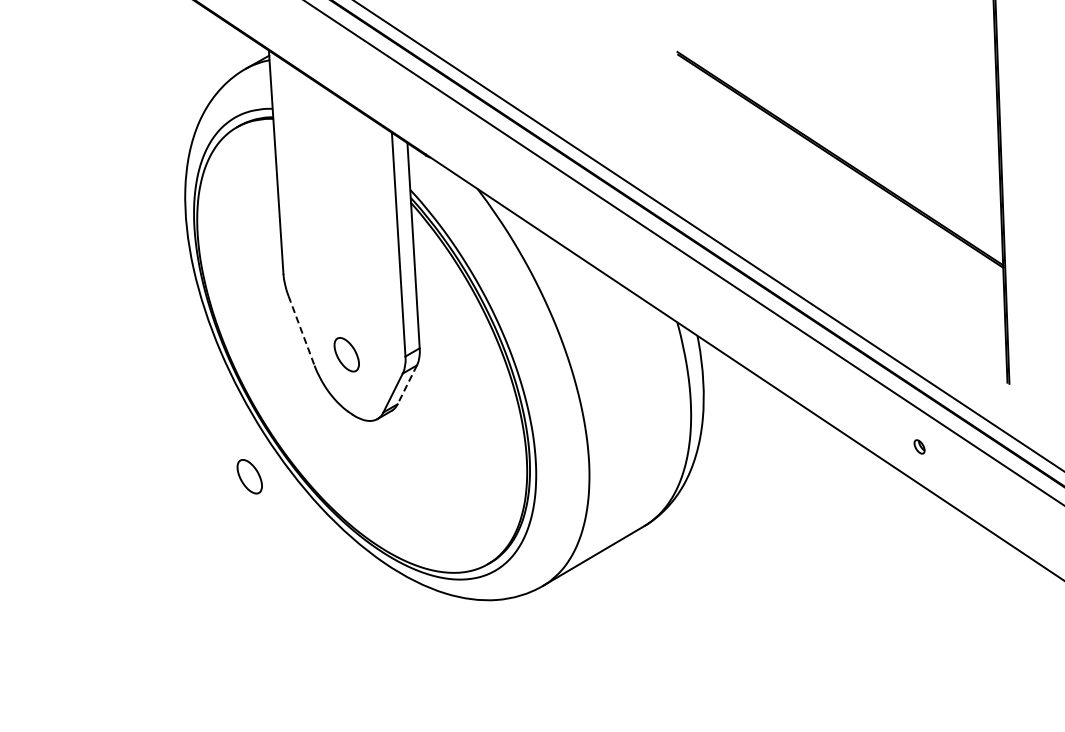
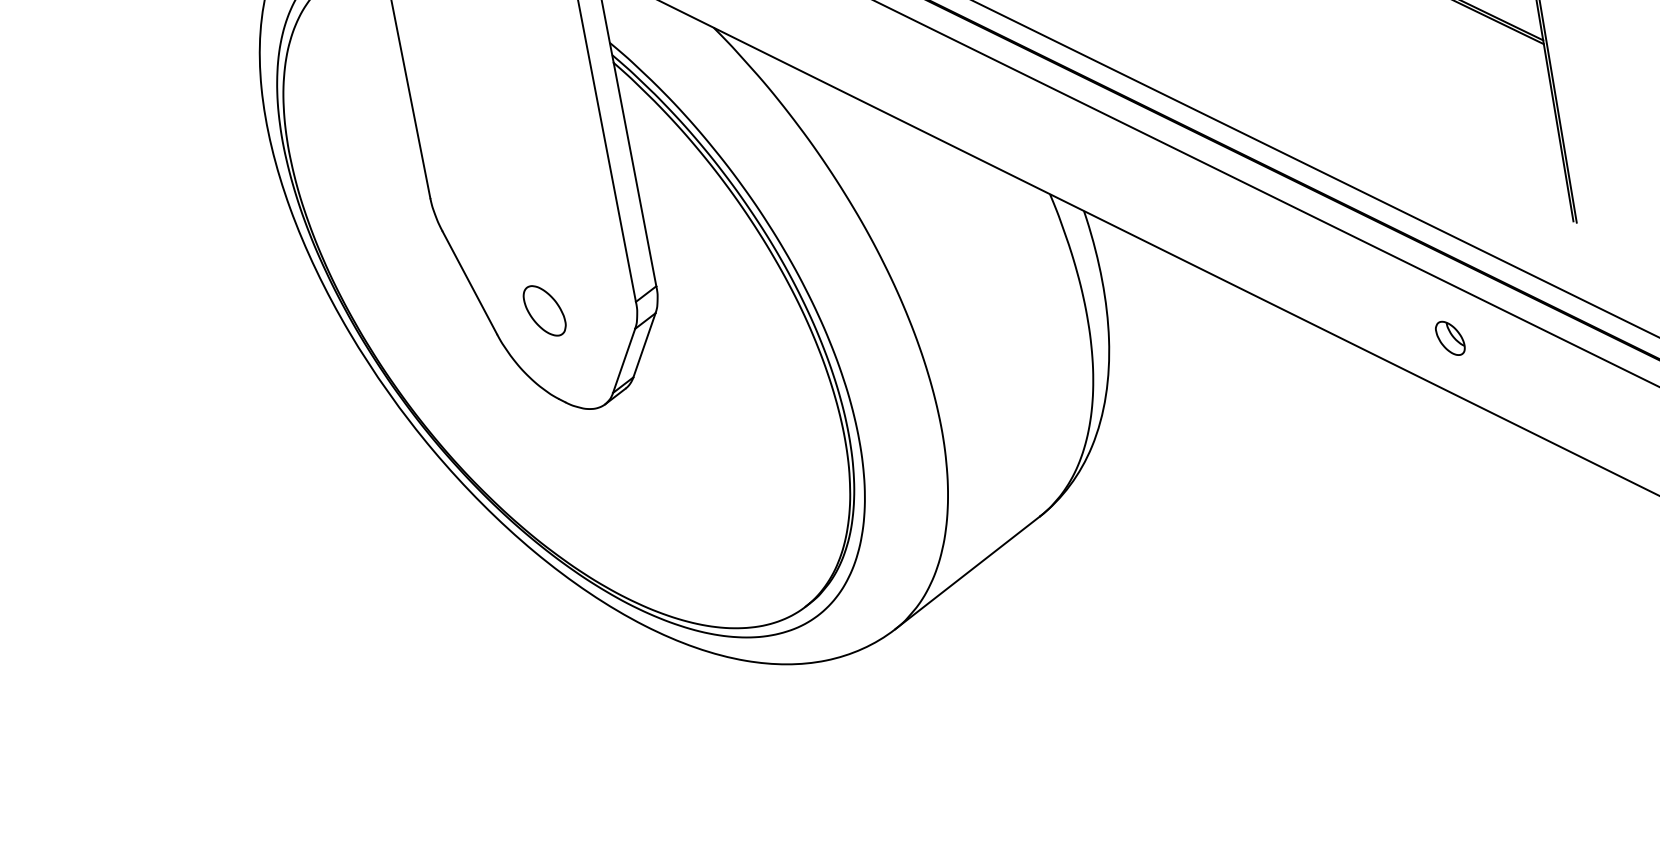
line: (301, 331) -> (469, 284), dashed -> solid
line: (407, 384) -> (644, 344), dashed -> solid
part: (919, 446) -> (1450, 337), size x1.67
part: (249, 476) -> (418, 519), removed

